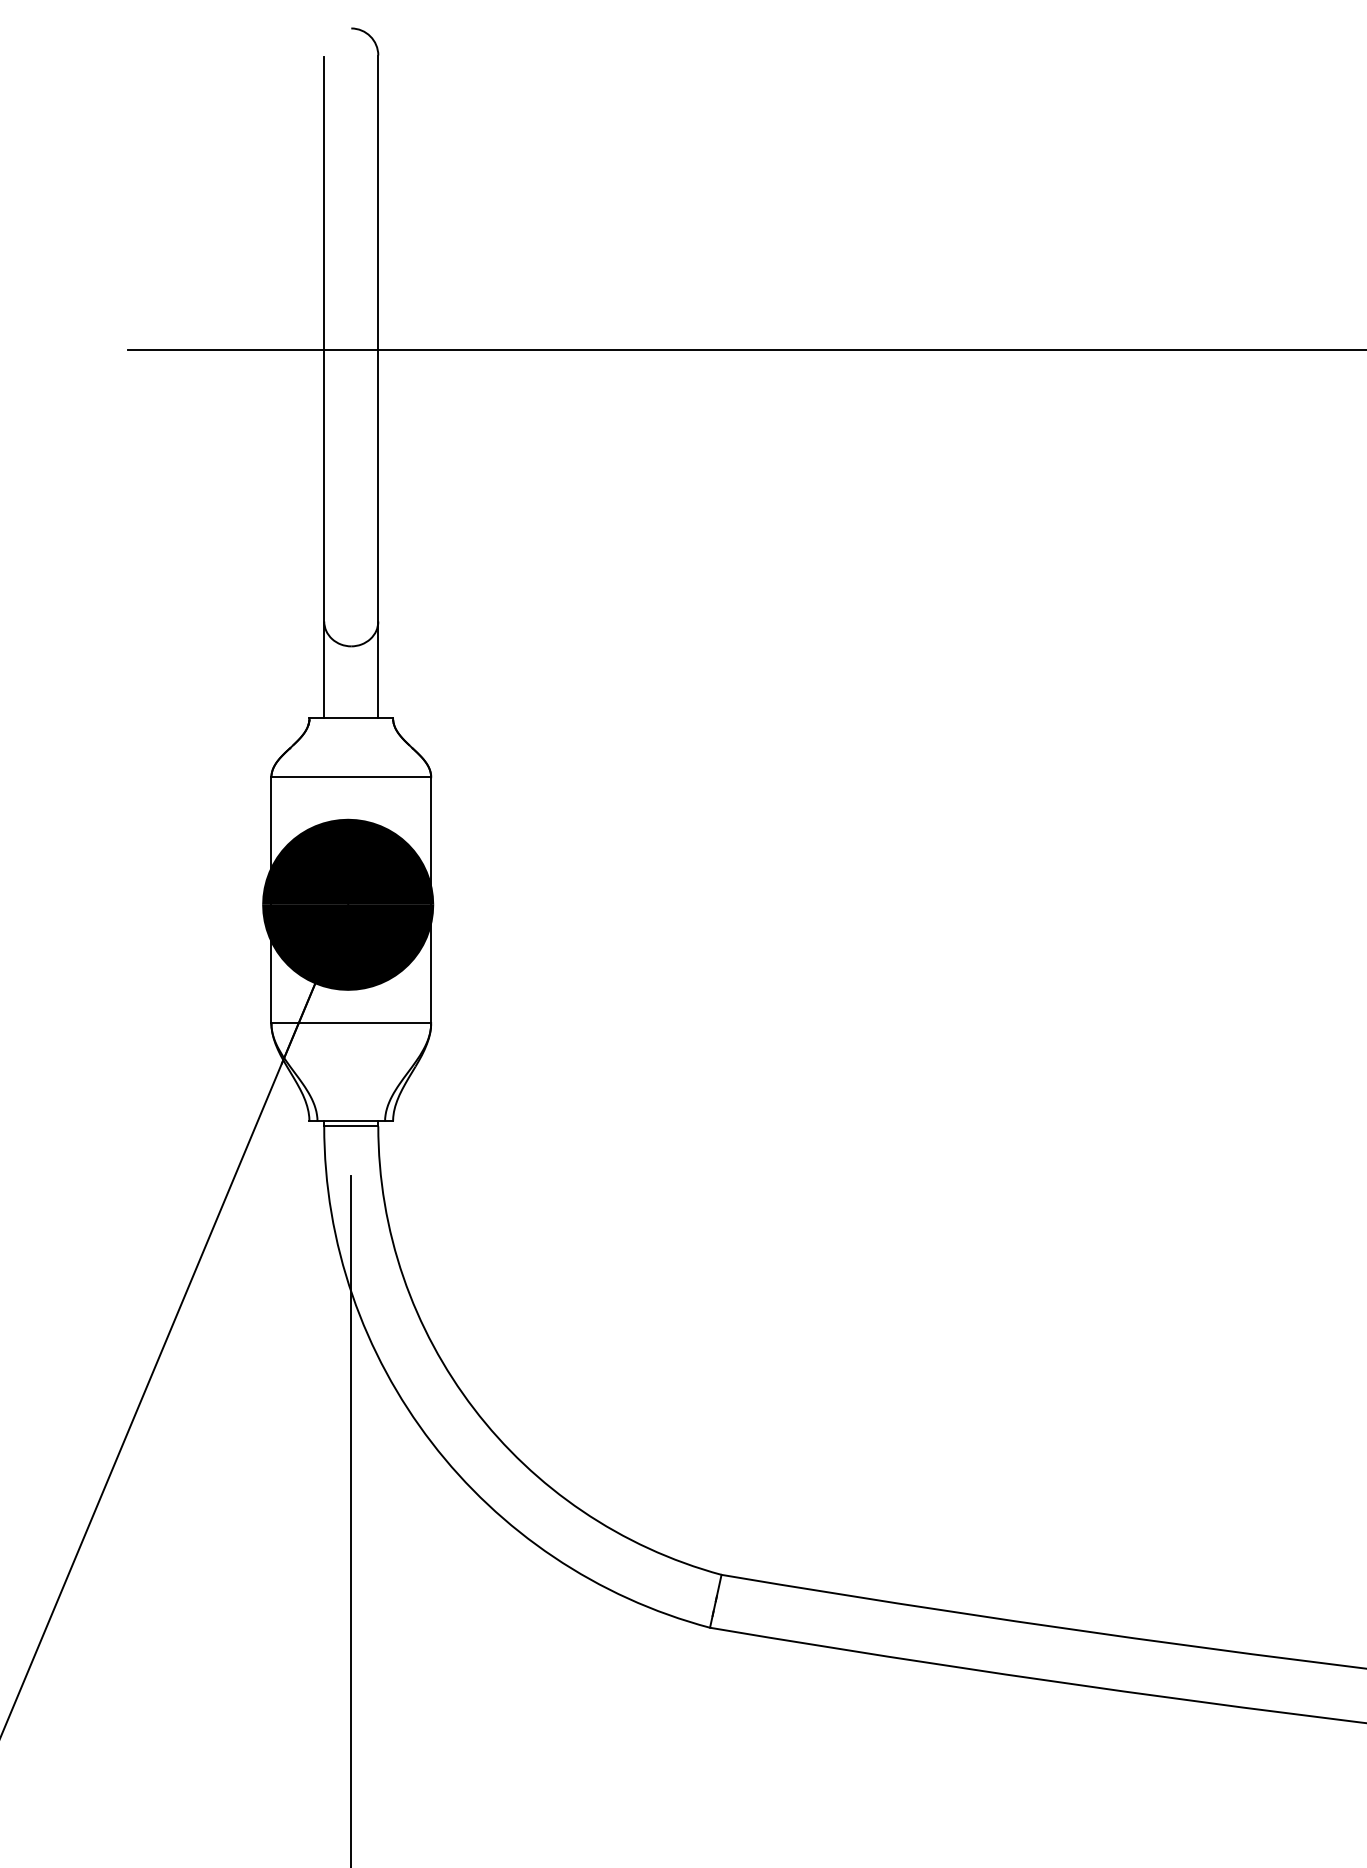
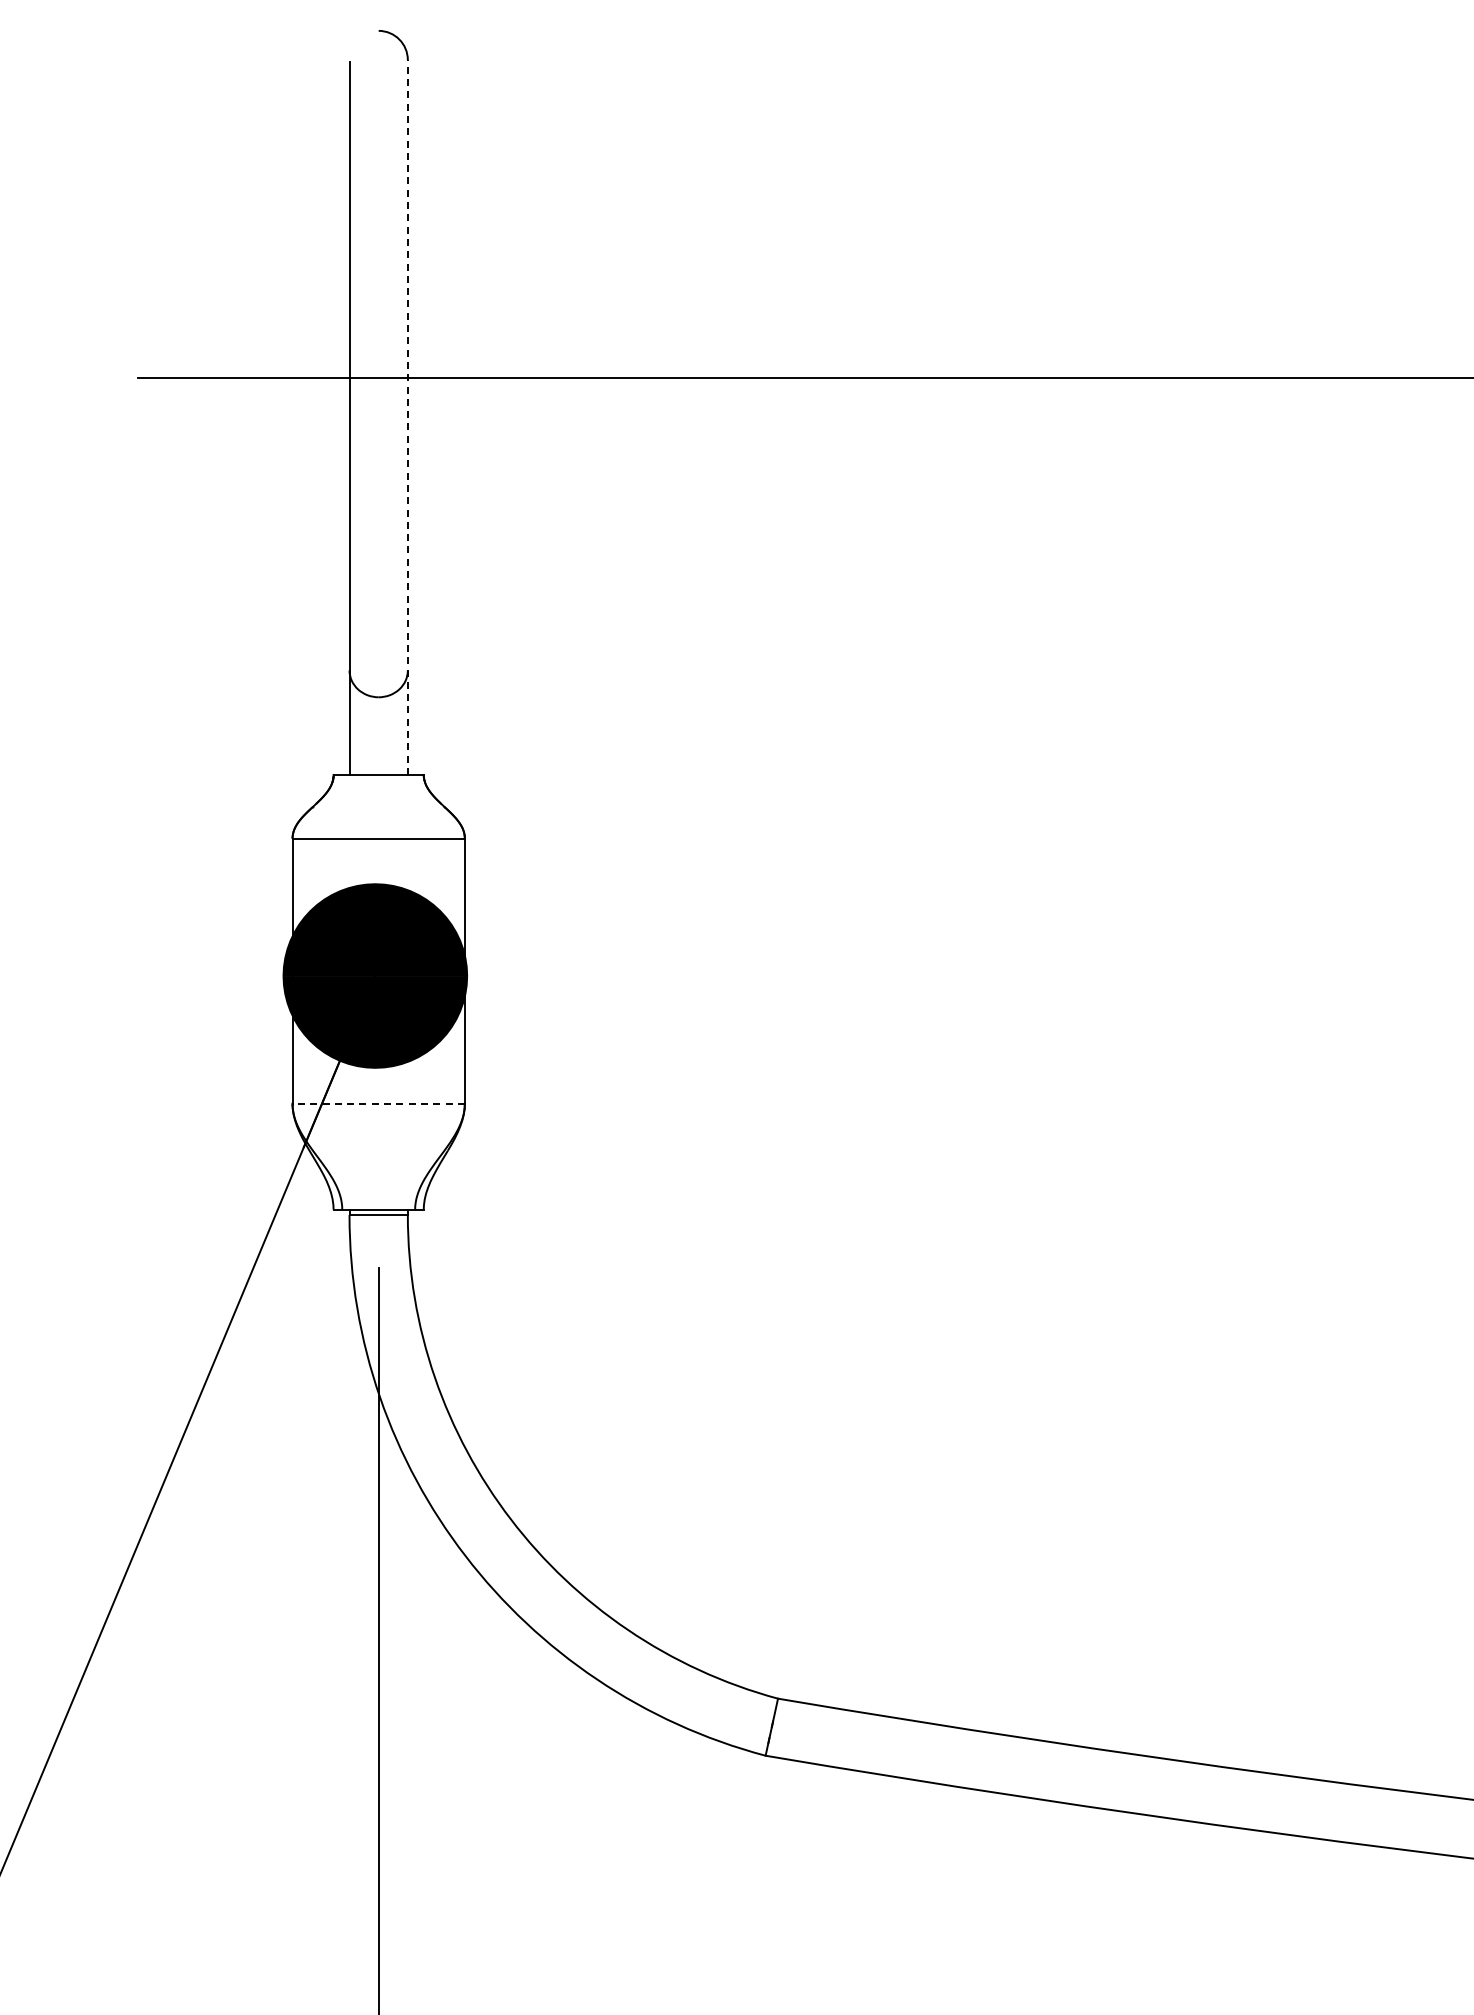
line: (377, 386) -> (407, 416), solid -> dashed
line: (351, 1023) -> (378, 1103), solid -> dashed

